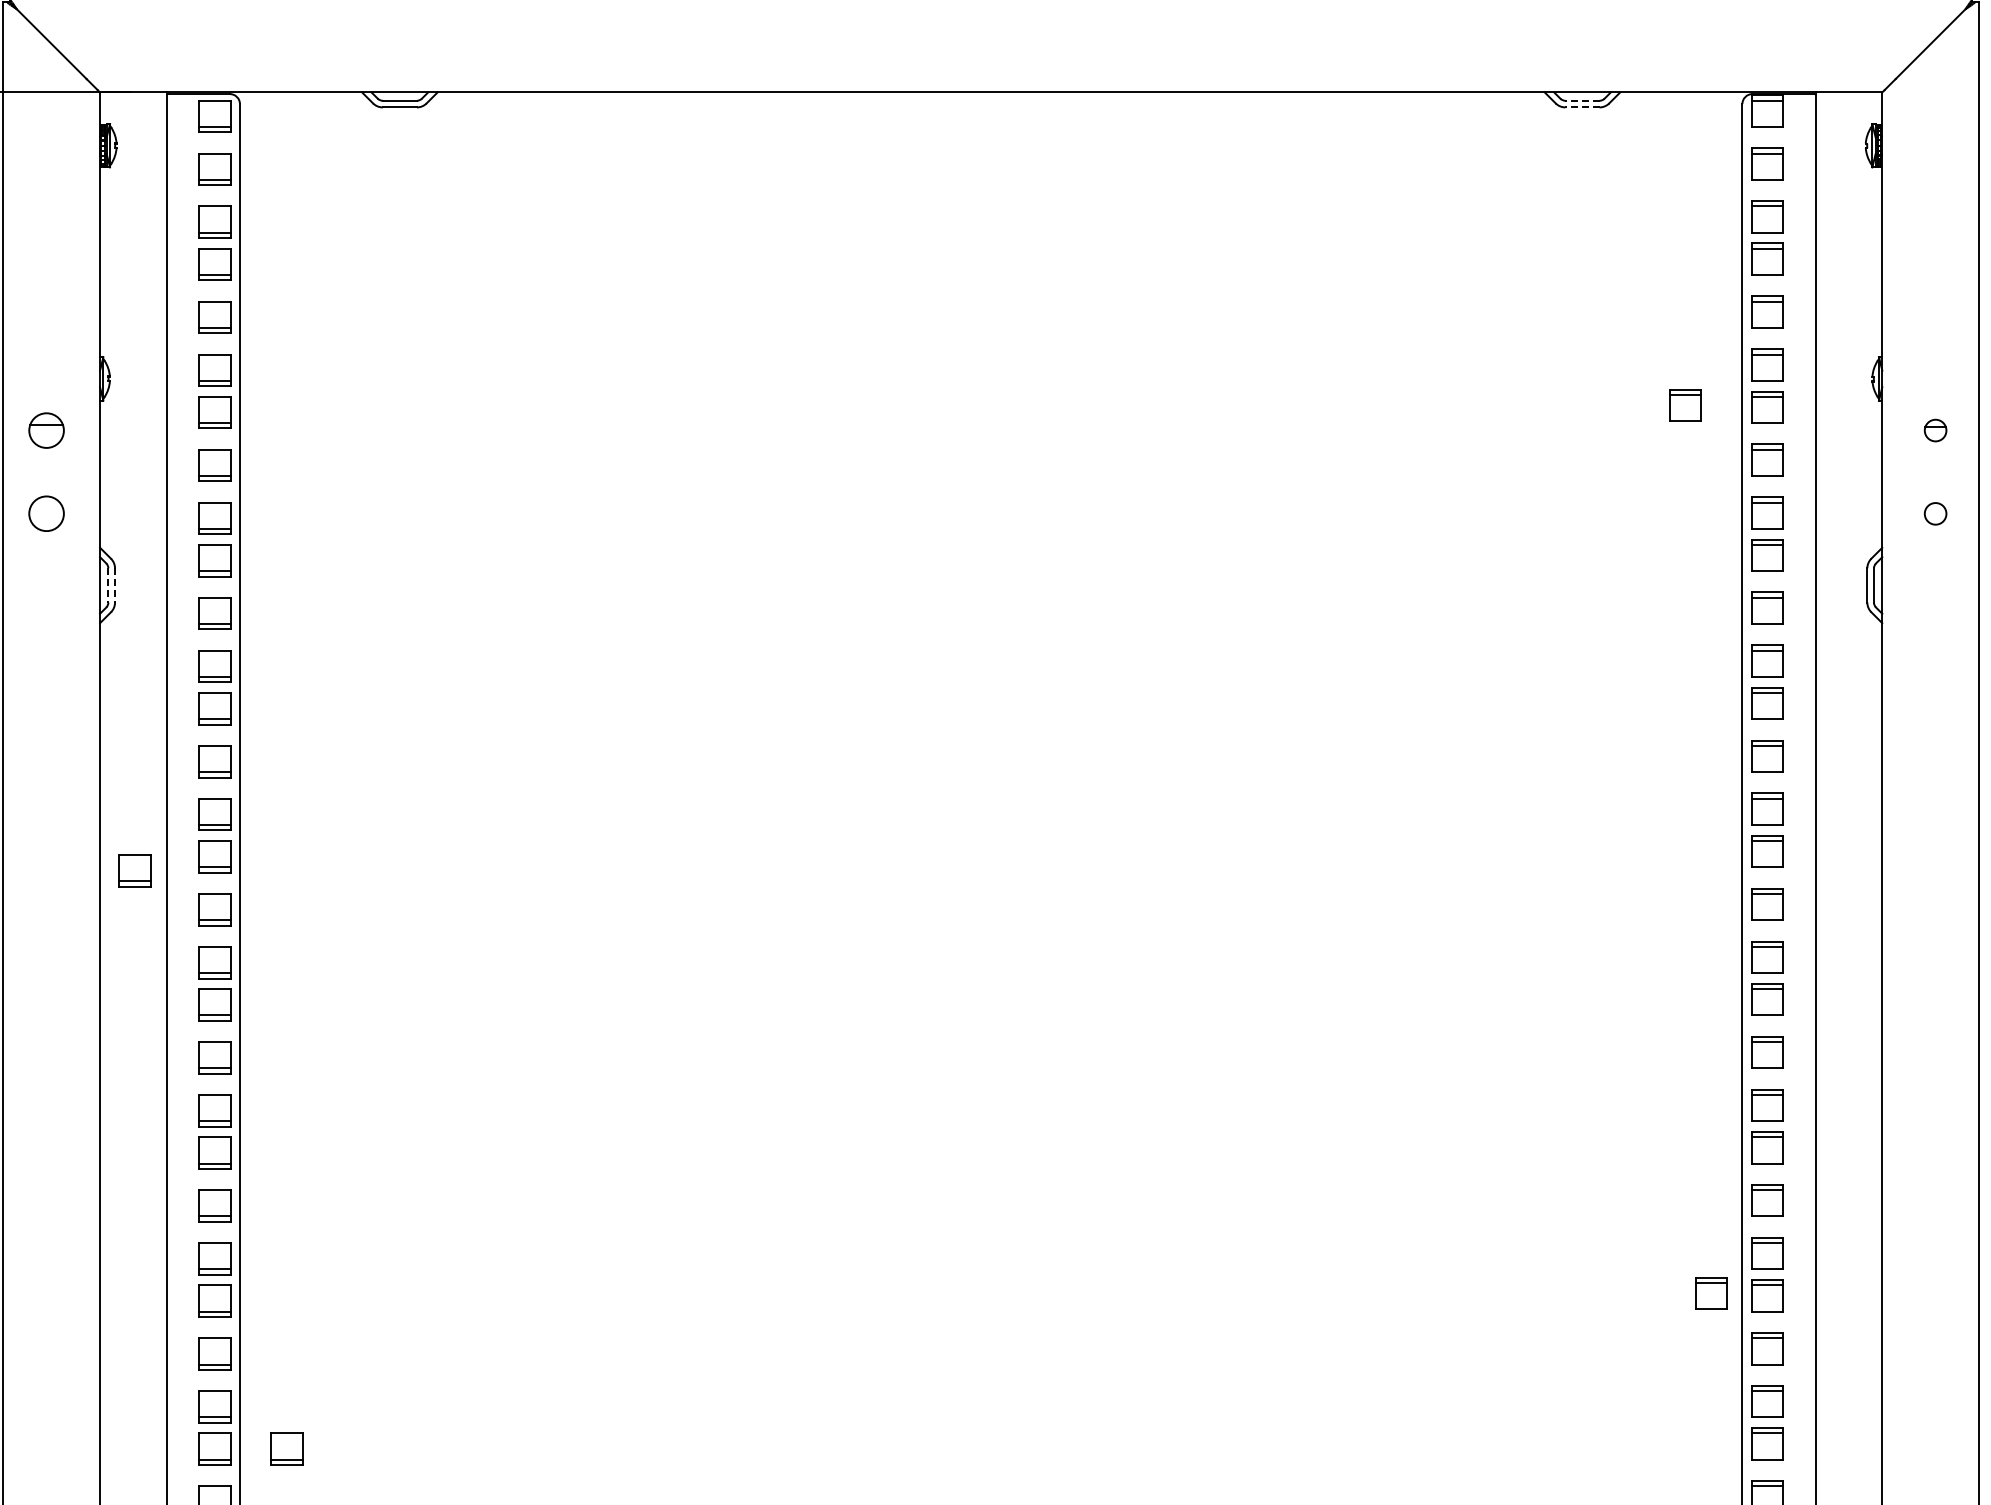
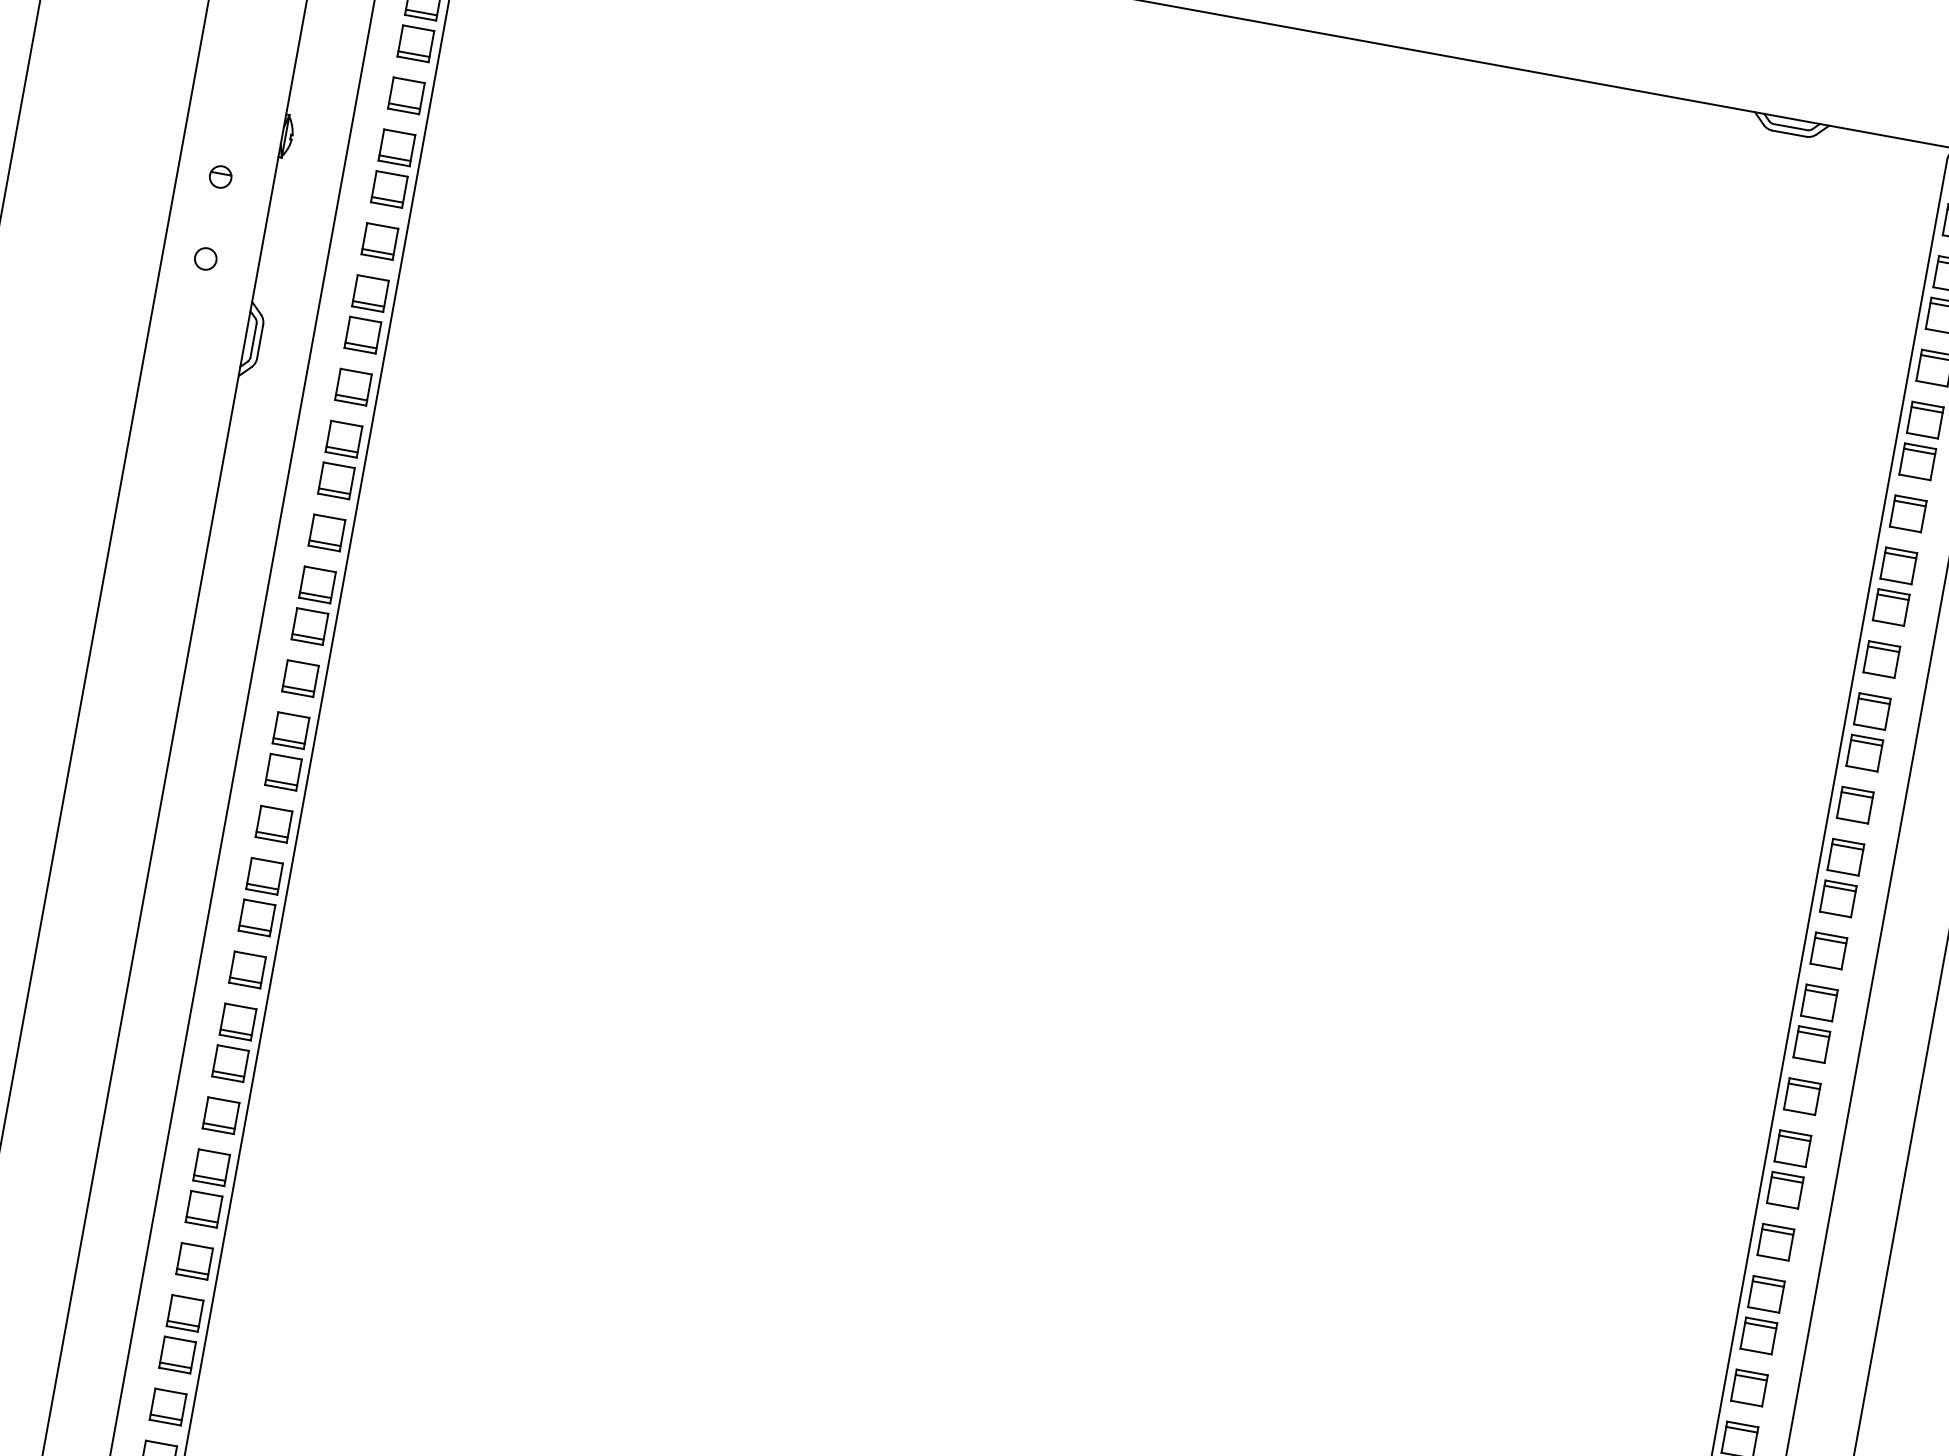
line: (1582, 100) -> (1790, 126), dashed -> solid
line: (1582, 107) -> (1789, 133), dashed -> solid
part: (1685, 405) -> (1837, 445), removed
part: (46, 430) -> (220, 176), size x0.62
circle: (46, 513) -> (205, 258), size x0.62
line: (108, 585) -> (253, 340), dashed -> solid
line: (115, 585) -> (260, 341), dashed -> solid
part: (134, 870) -> (228, 625), removed
part: (1711, 1293) -> (1704, 1323), removed
part: (286, 1448) -> (274, 1221), removed

